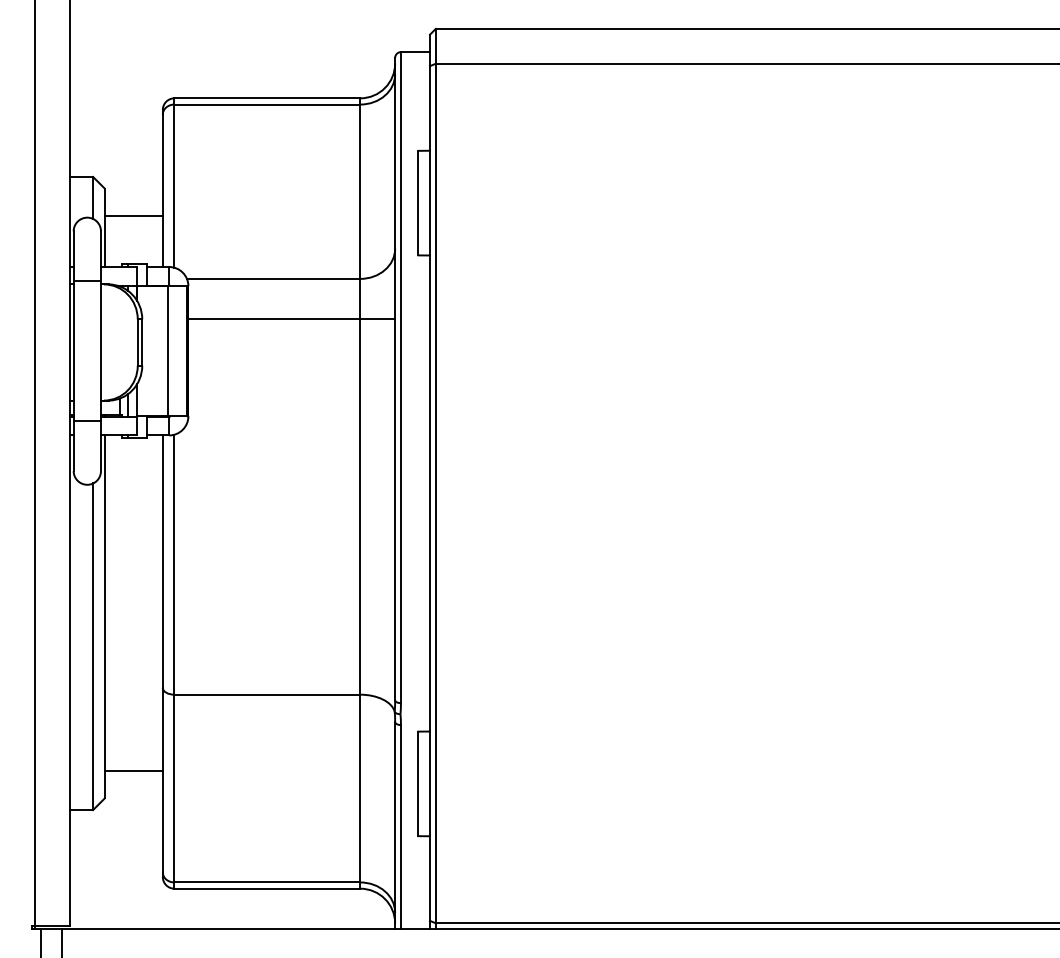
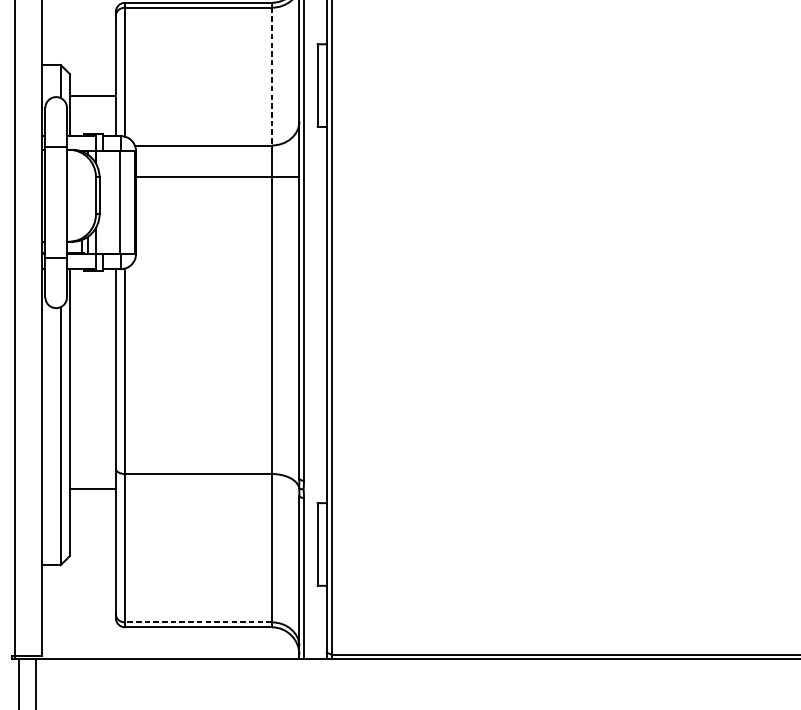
line: (360, 192) -> (272, 77), solid -> dashed
line: (133, 771) -> (92, 488), moved
line: (267, 882) -> (198, 622), solid -> dashed

